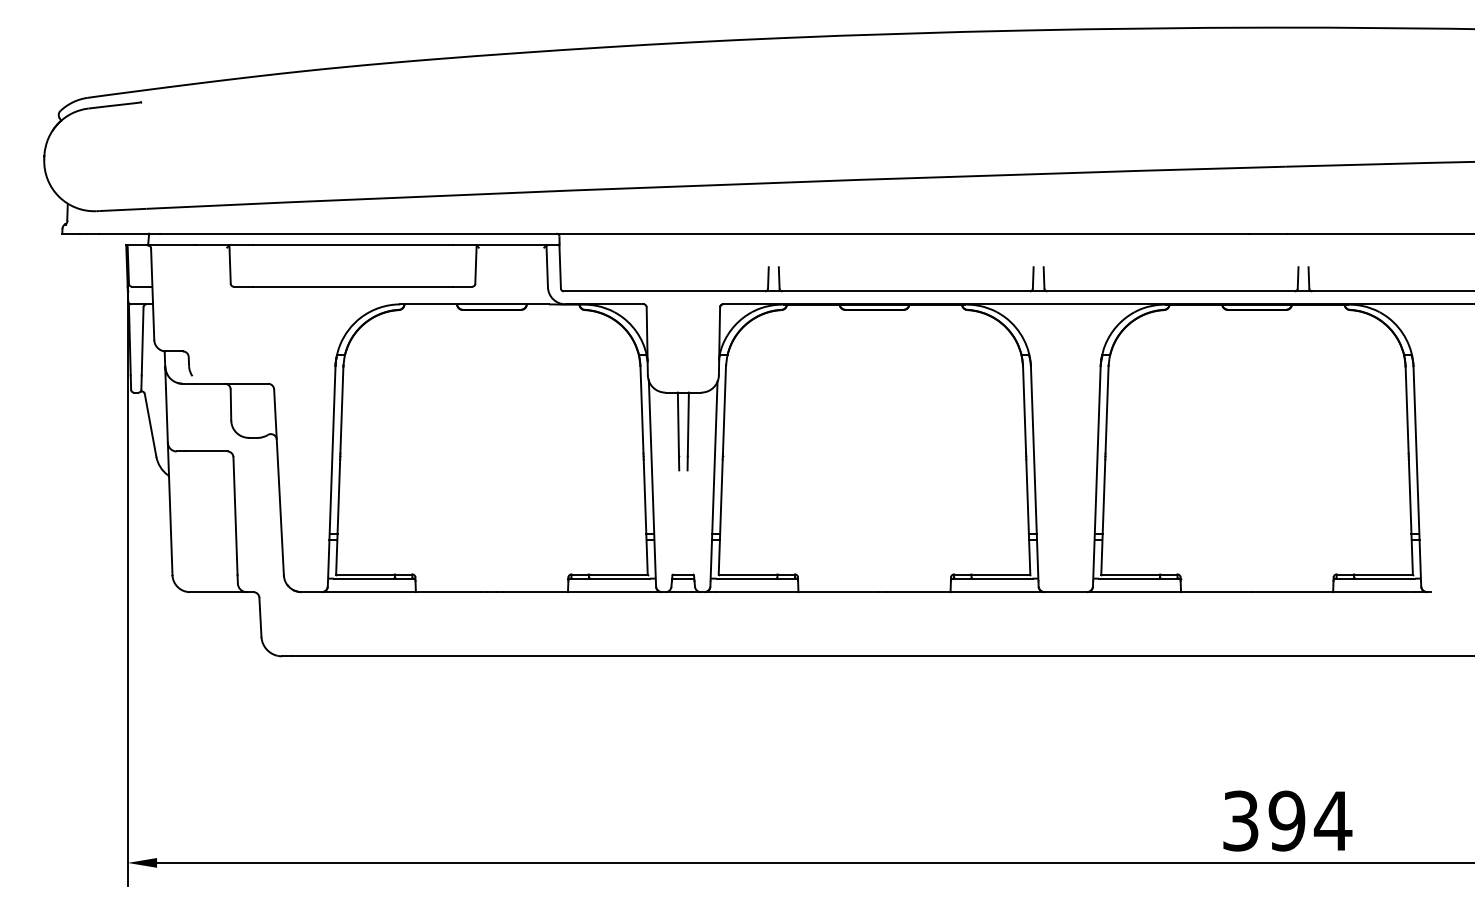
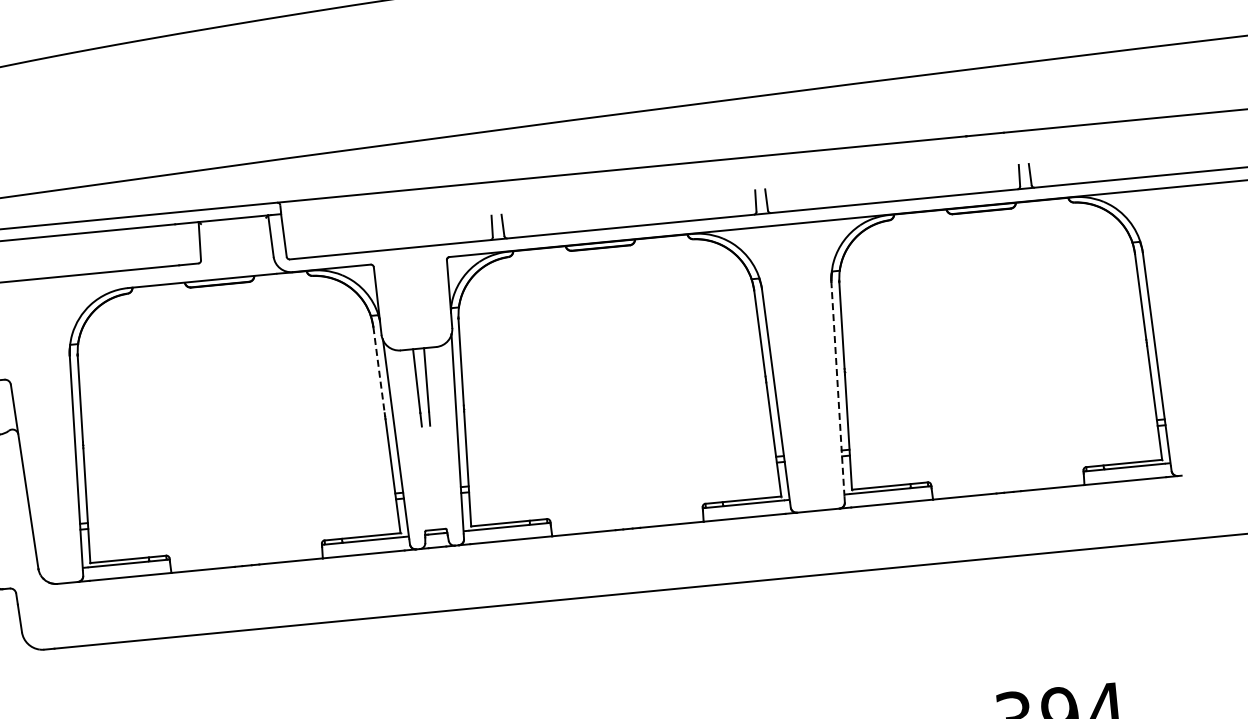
line: (642, 410) -> (379, 370), solid -> dashed
line: (1096, 473) -> (837, 389), solid -> dashed

